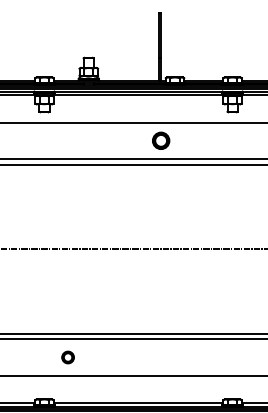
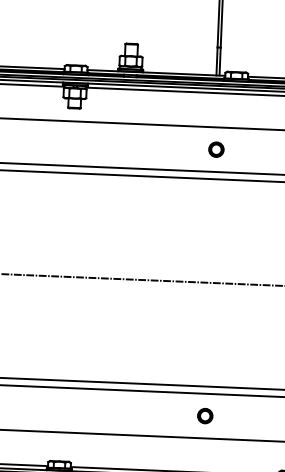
part: (160, 140) -> (215, 149), size x0.71
part: (67, 357) -> (204, 416), moved

